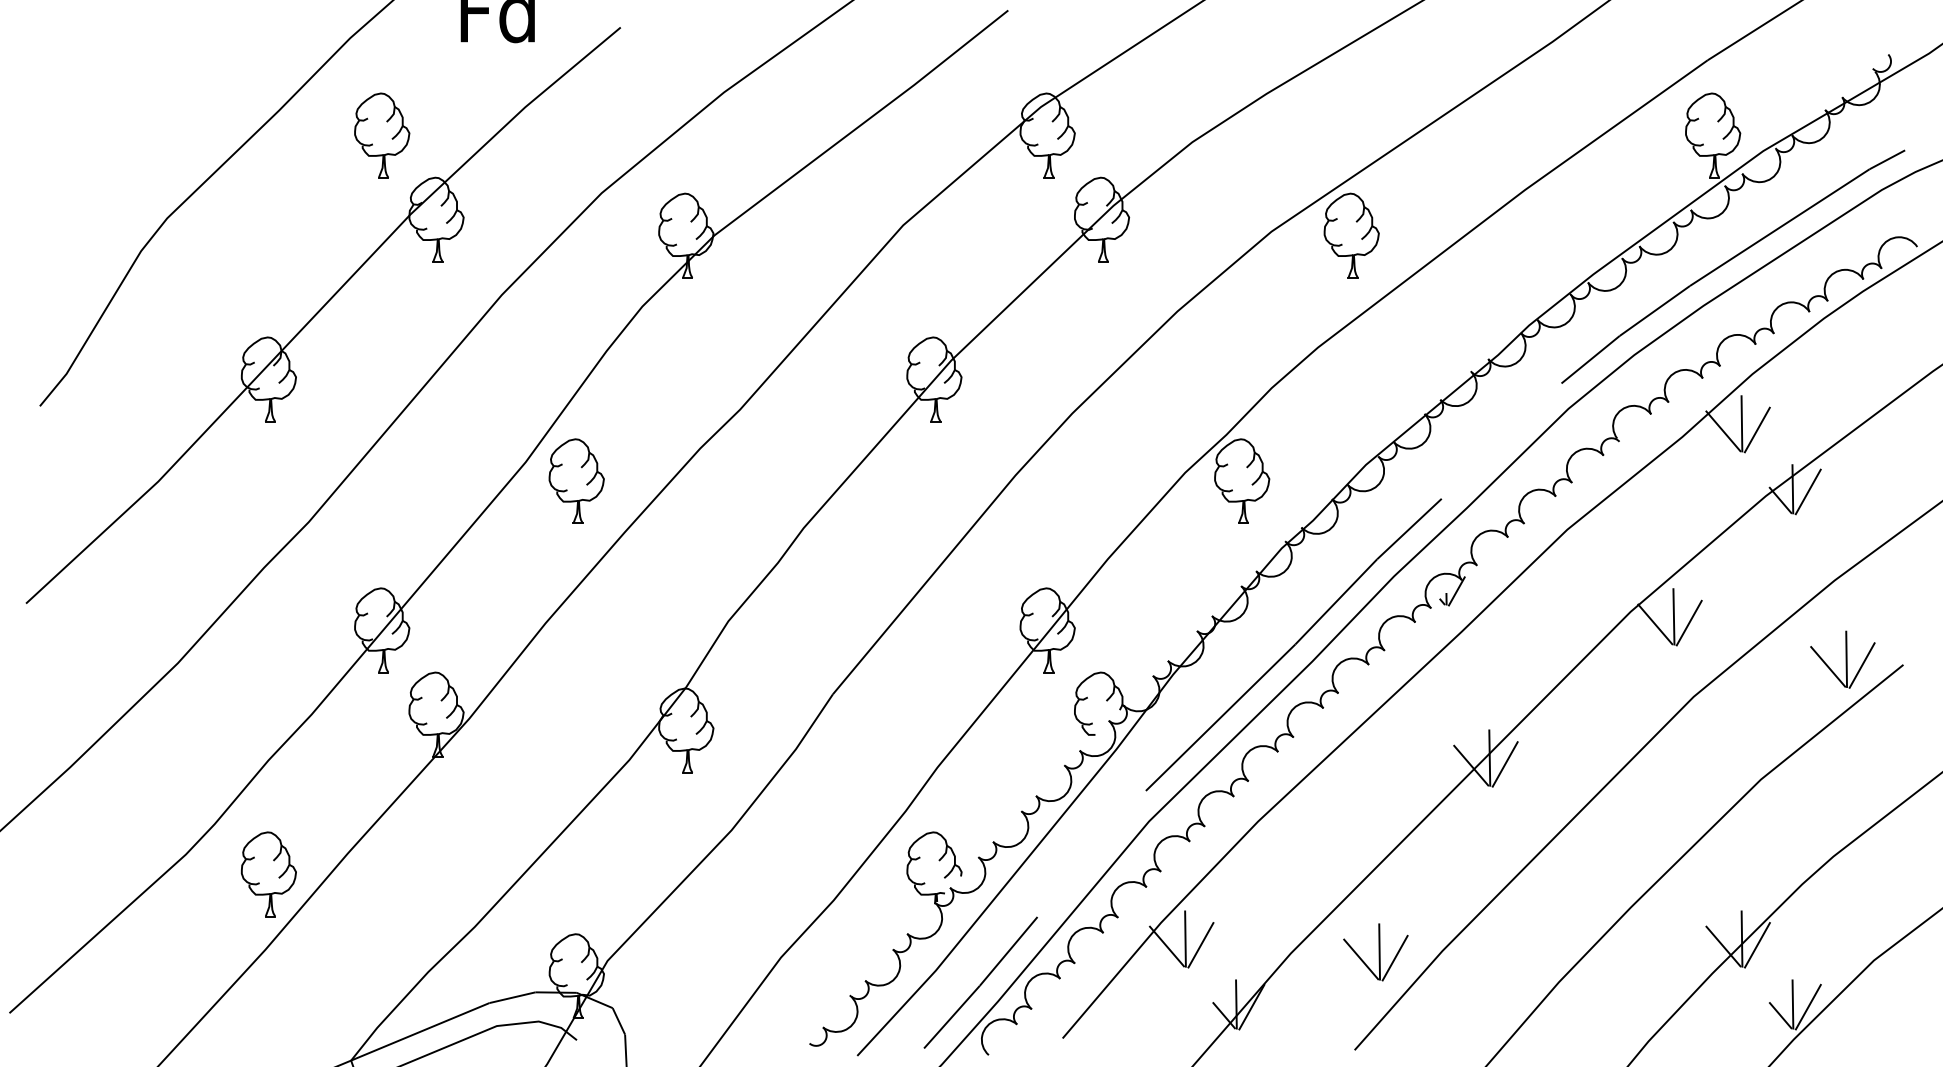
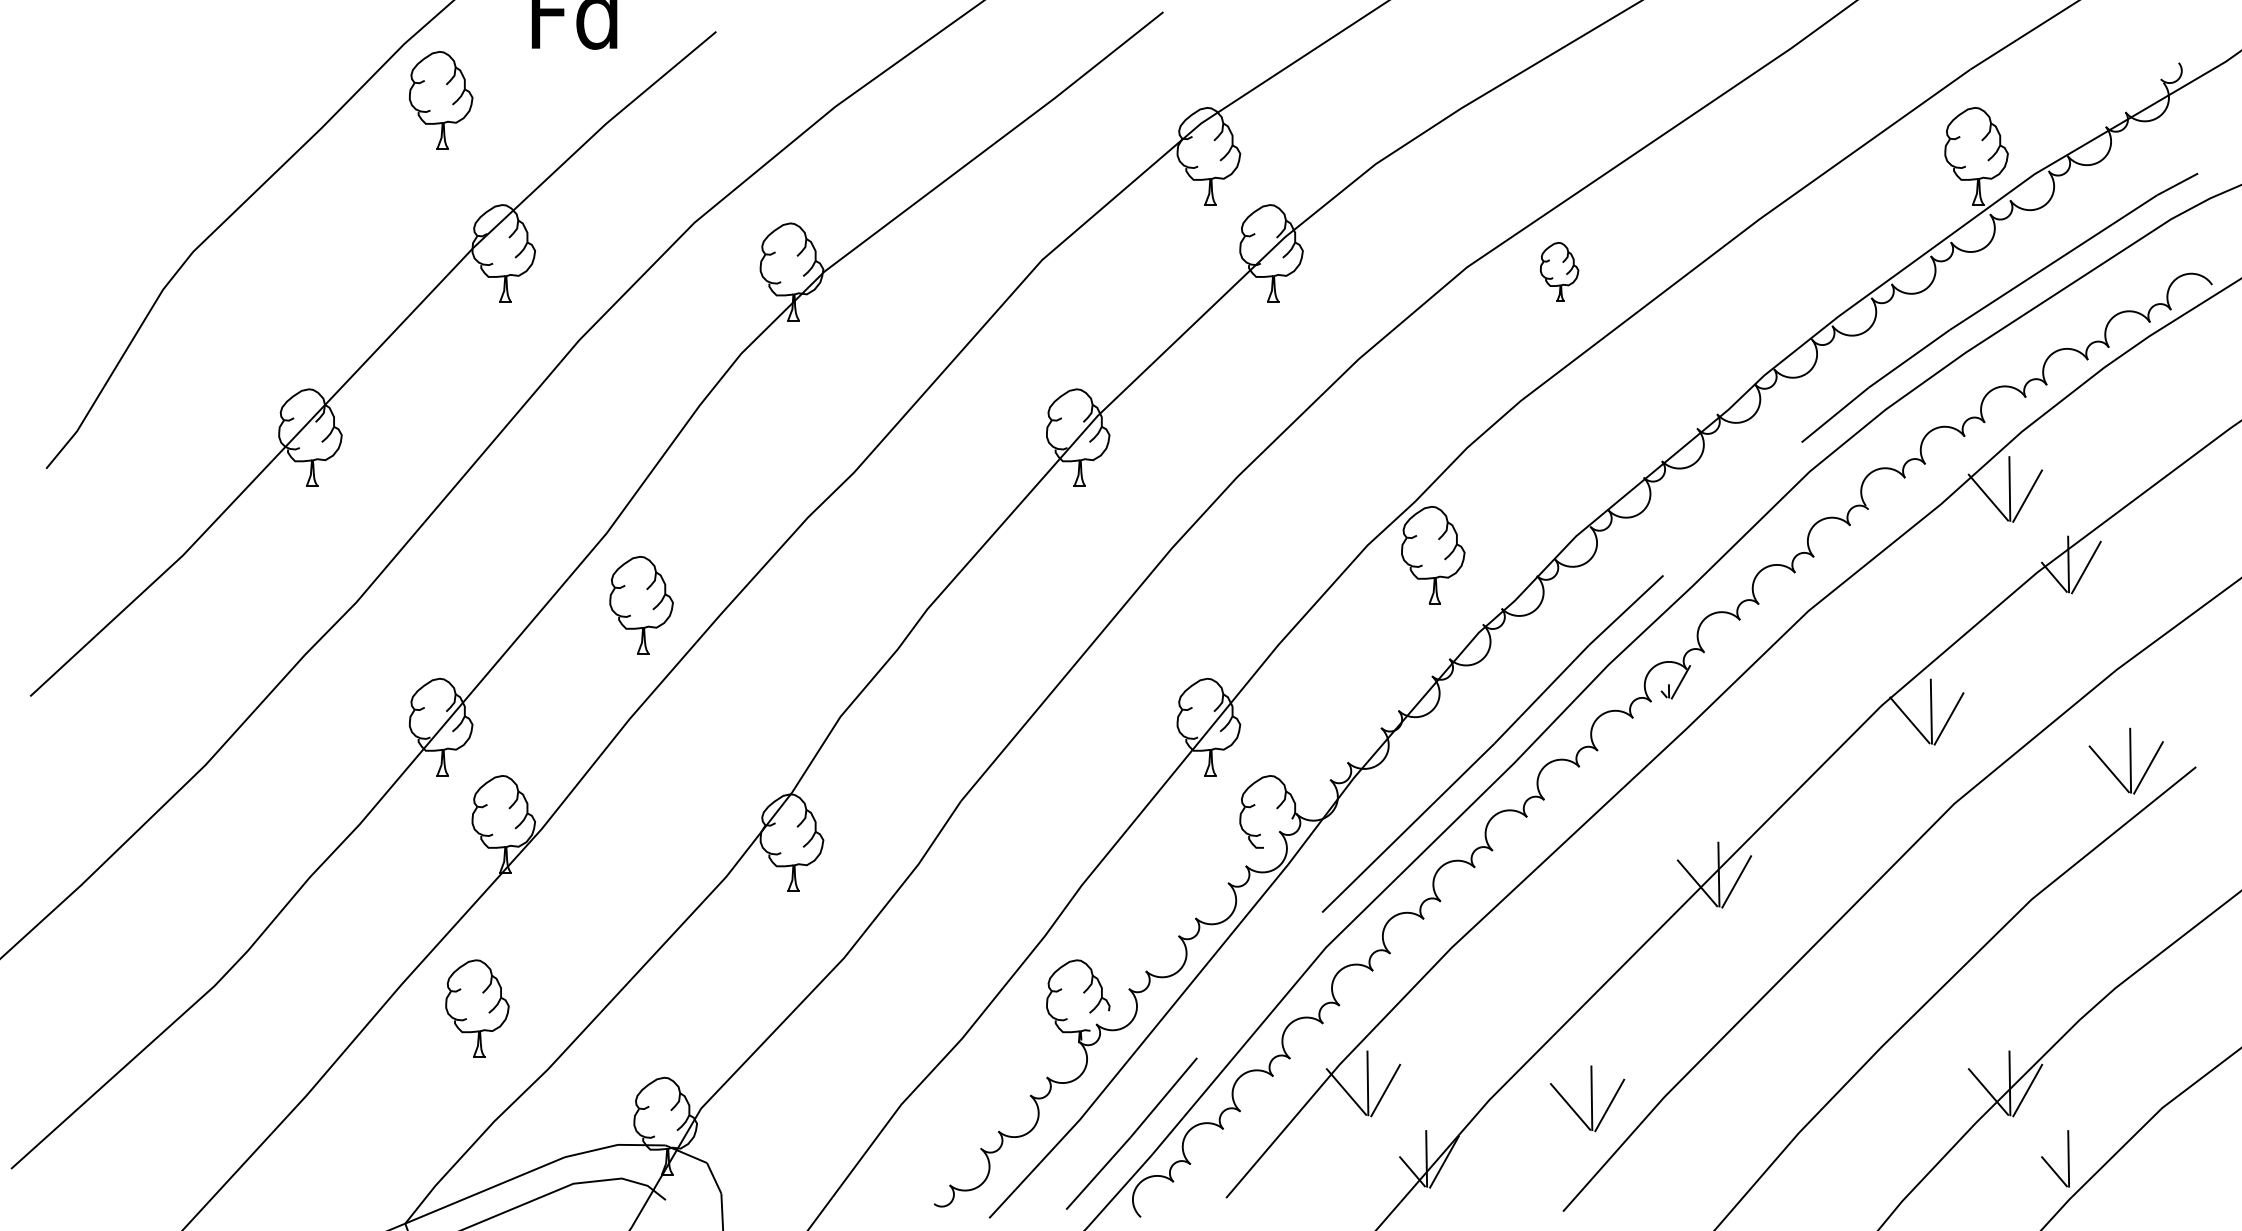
part: (382, 135) -> (441, 100), moved
part: (1351, 235) -> (1559, 271), size x0.6
part: (576, 480) -> (641, 604), moved
part: (268, 874) -> (477, 1008), moved
line: (1808, 1006) -> (2086, 1161), removed

